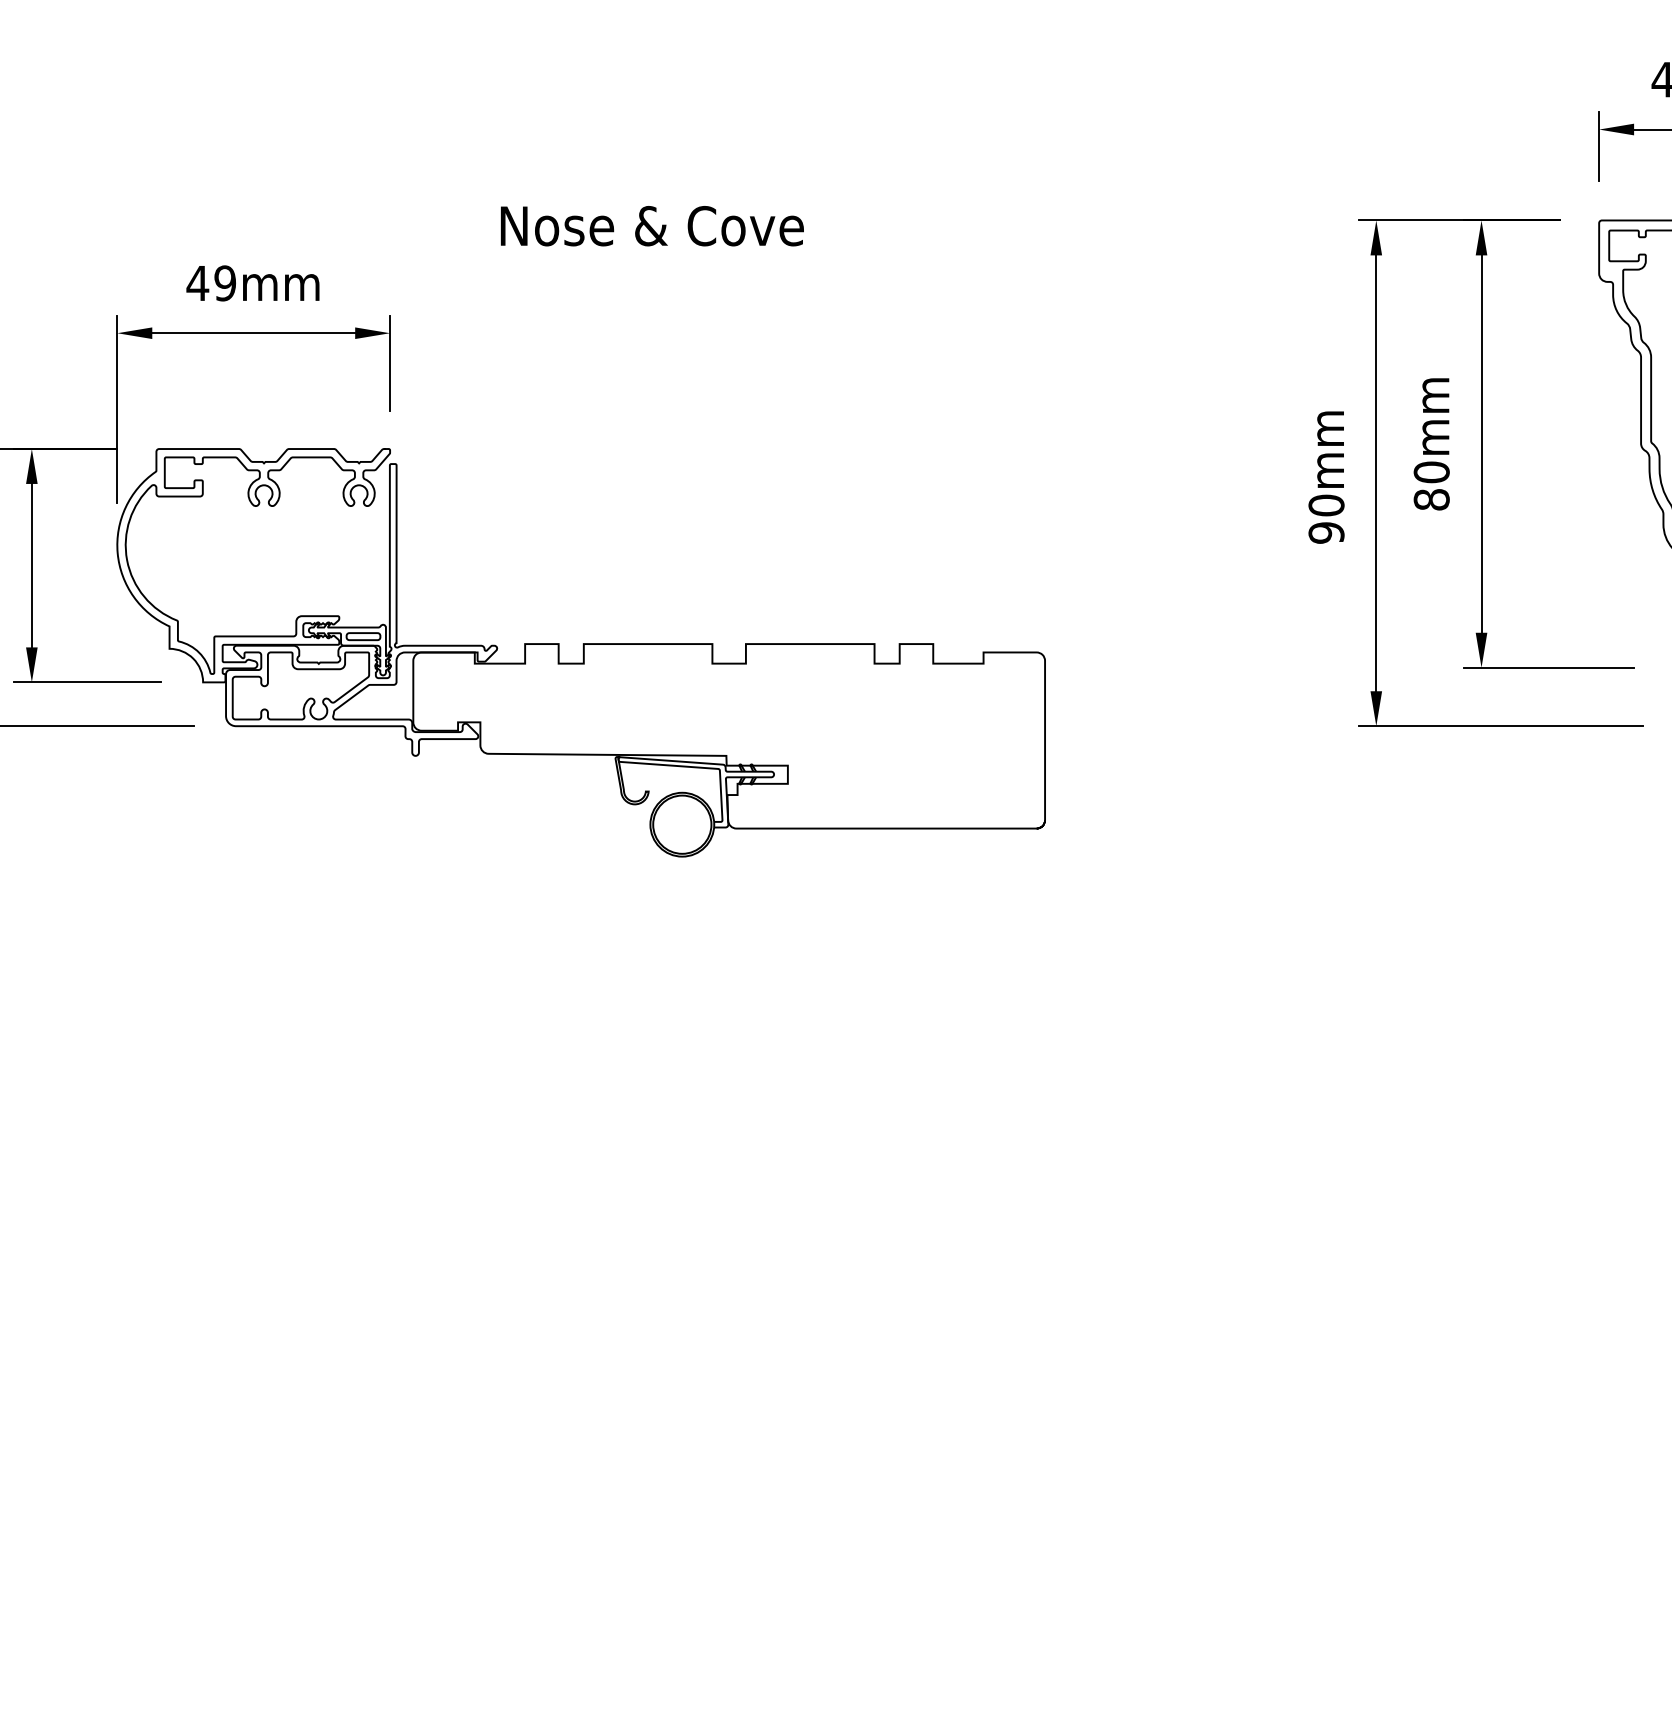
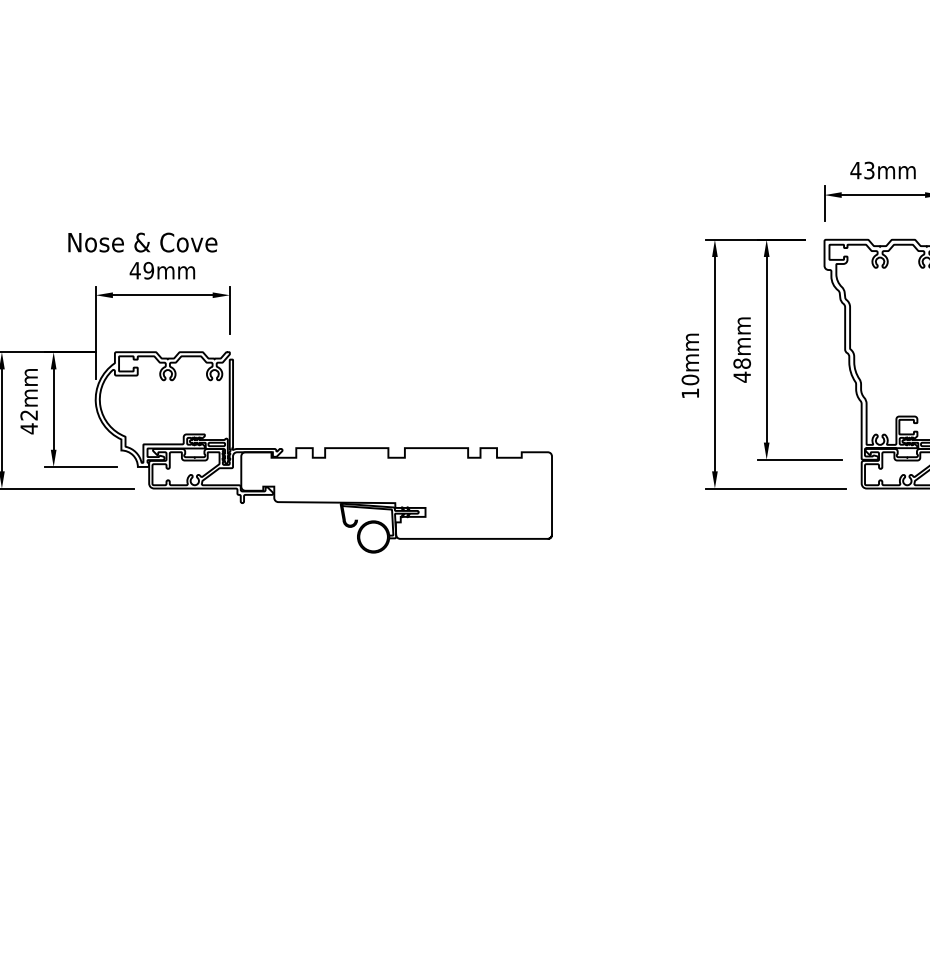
text: (651, 225) -> (142, 242), moved
text: (1432, 486) -> (742, 370), 80mm -> 48mm
text: (1326, 532) -> (690, 393), 90mm -> 10mm

